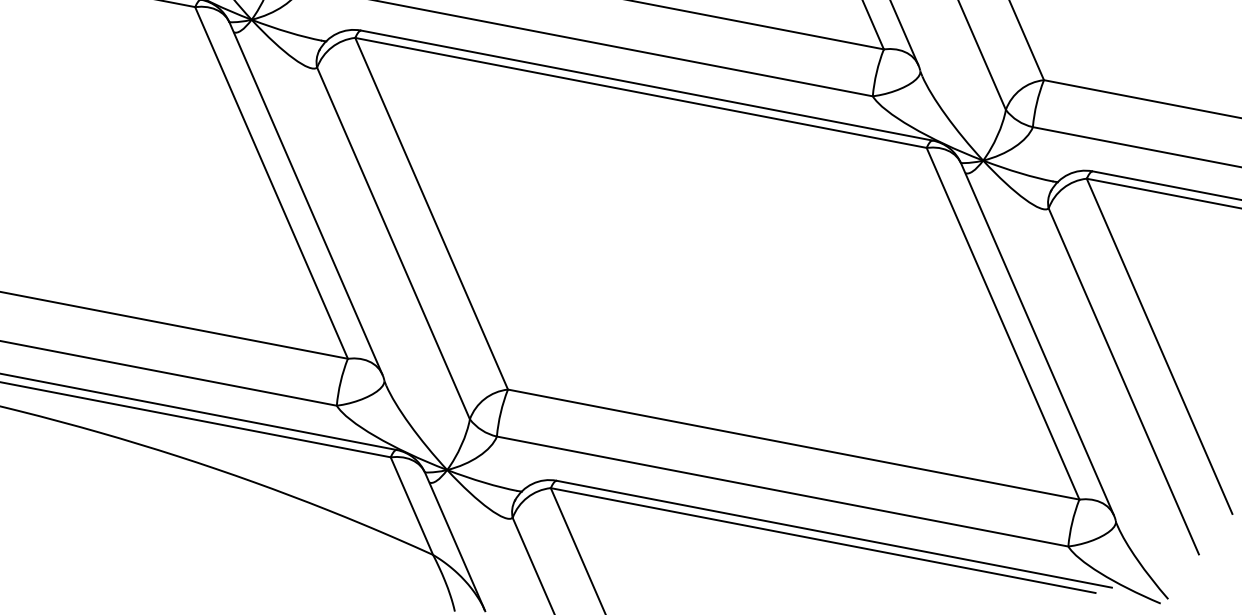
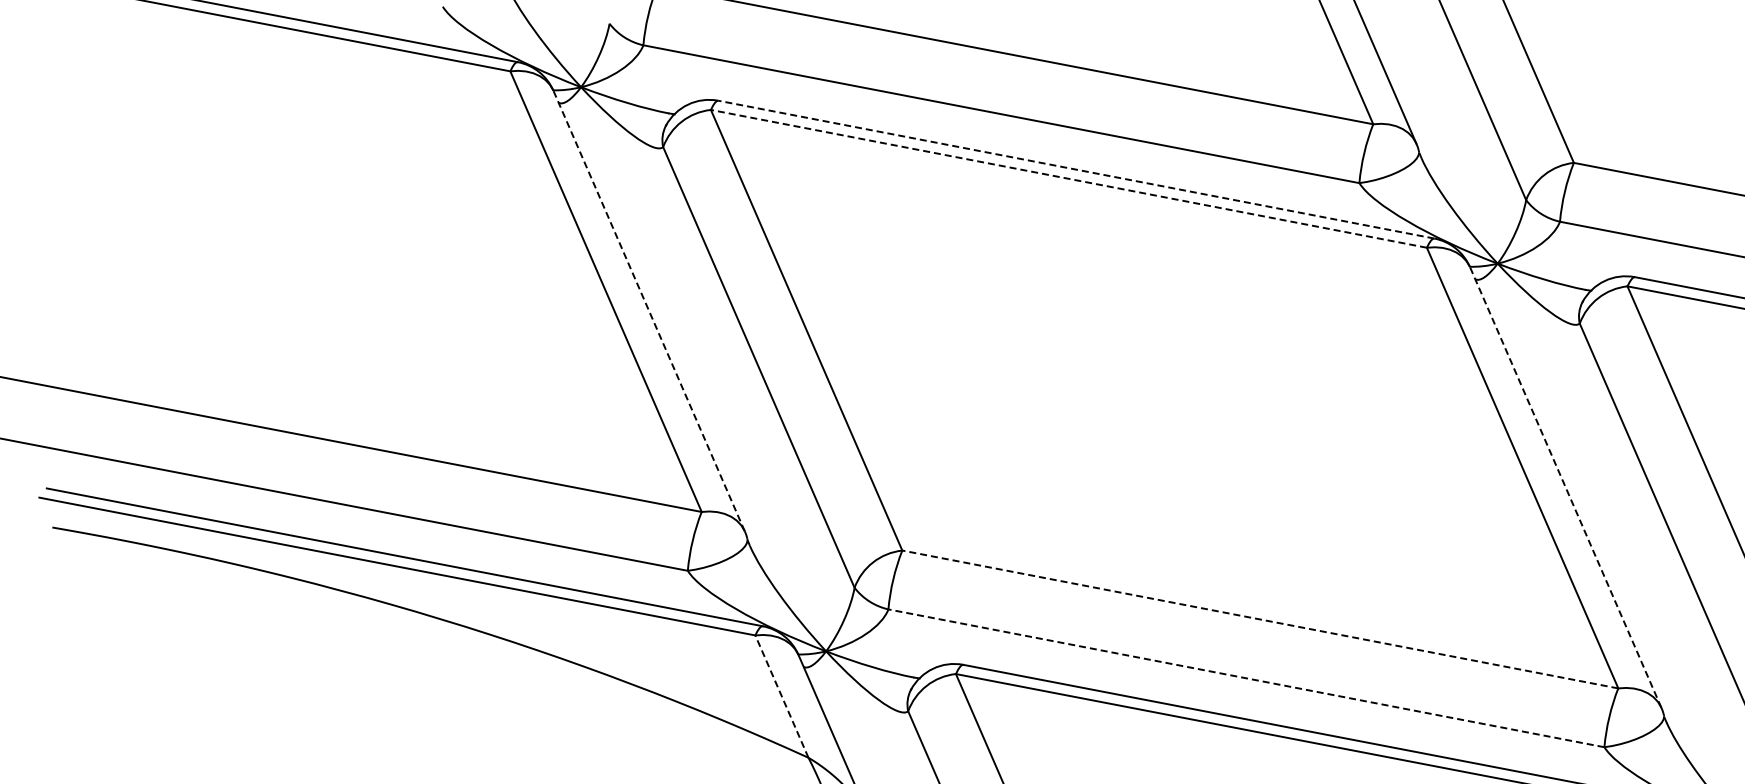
line: (647, 85) -> (1076, 169), solid -> dashed
line: (640, 92) -> (1068, 178), solid -> dashed
line: (305, 197) -> (648, 310), solid -> dashed
line: (1037, 339) -> (1565, 487), solid -> dashed
line: (793, 444) -> (1260, 619), solid -> dashed
line: (782, 491) -> (1246, 678), solid -> dashed
line: (411, 506) -> (781, 696), solid -> dashed

